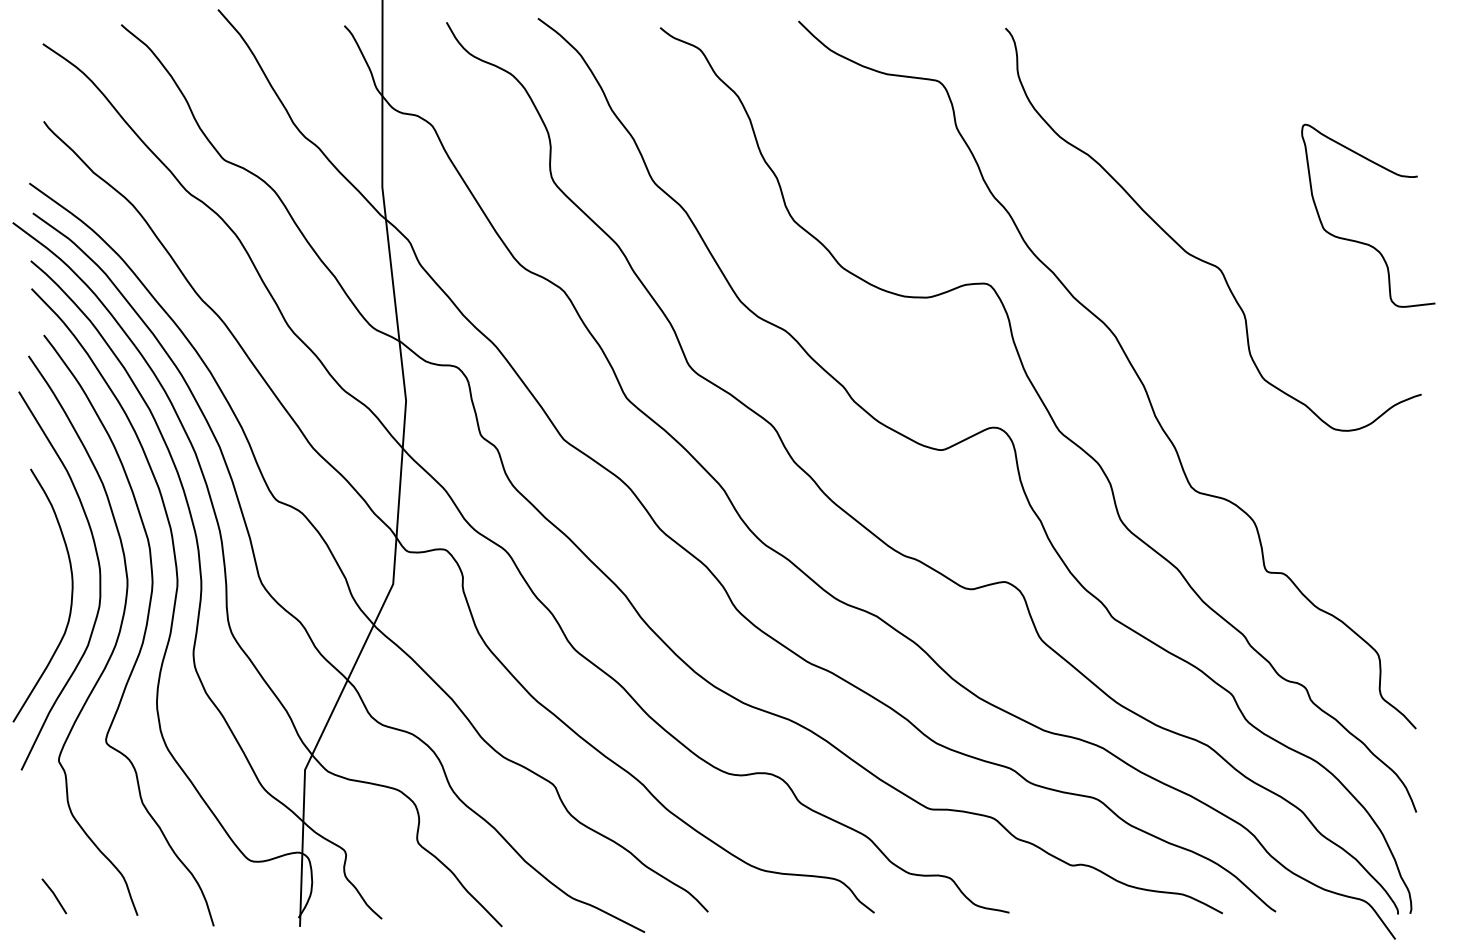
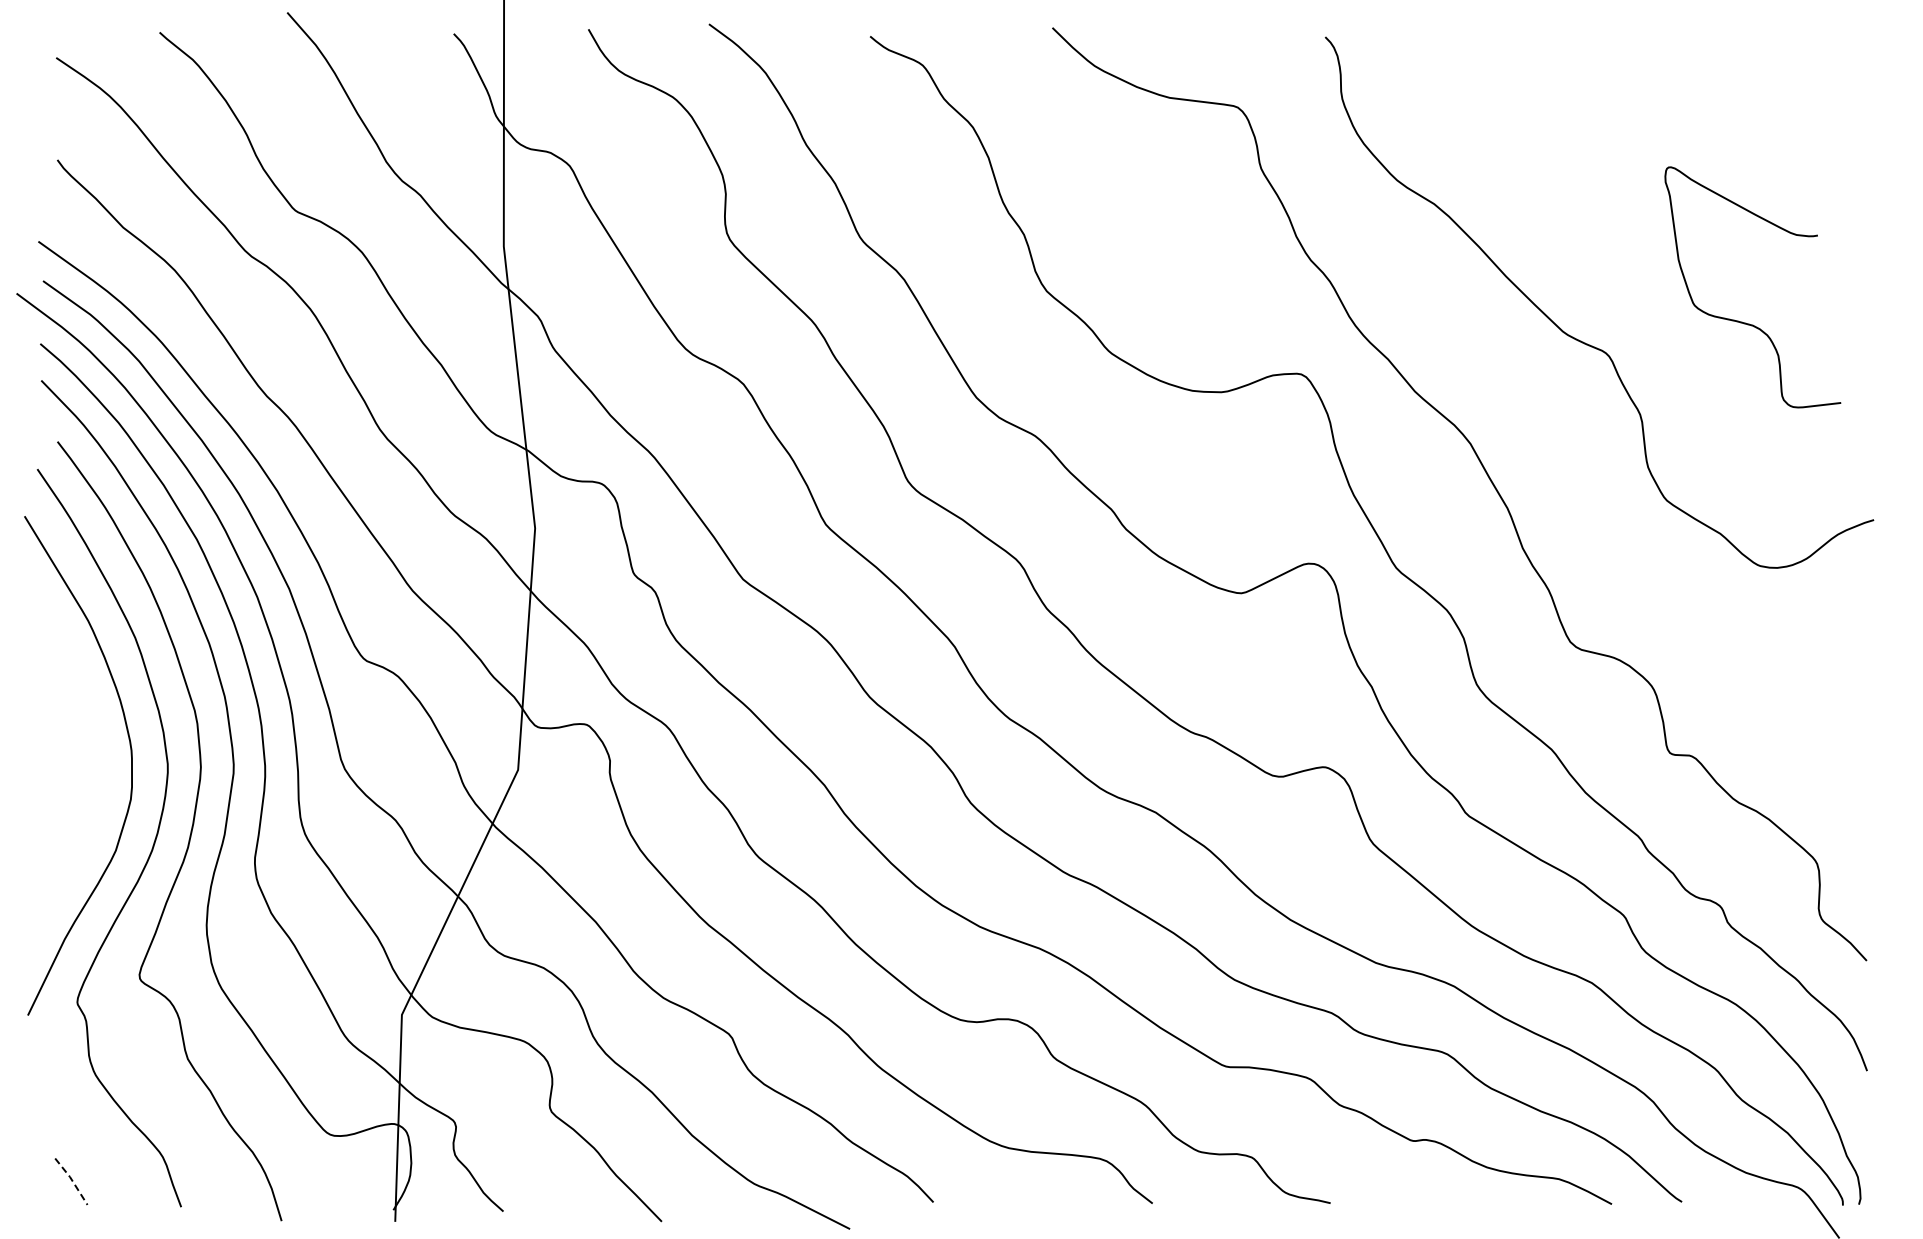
curve: (1360, 241) -> (1742, 321), moved
curve: (71, 596) -> (93, 786), removed
line: (55, 896) -> (72, 1181), solid -> dashed

